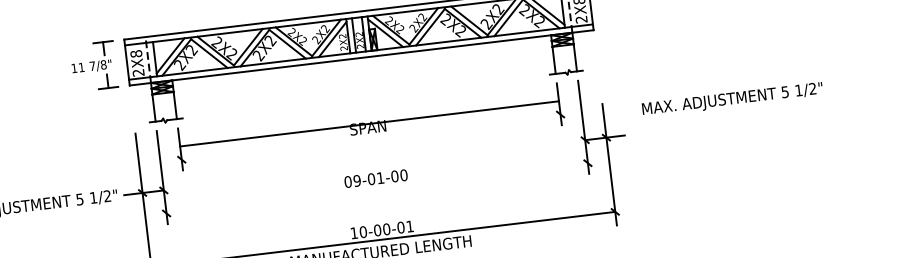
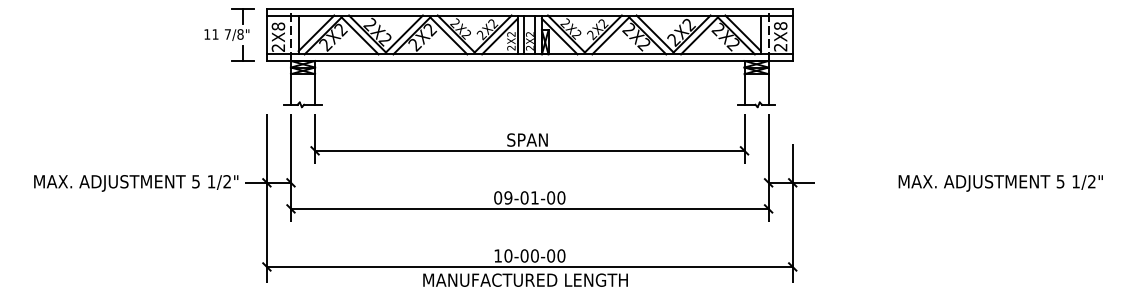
text: (732, 100) -> (1000, 183), moved
line: (369, 123) -> (529, 150), moved
line: (376, 188) -> (529, 208), added
text: (410, 226) -> (561, 255), 10-00-01 -> 10-00-00

